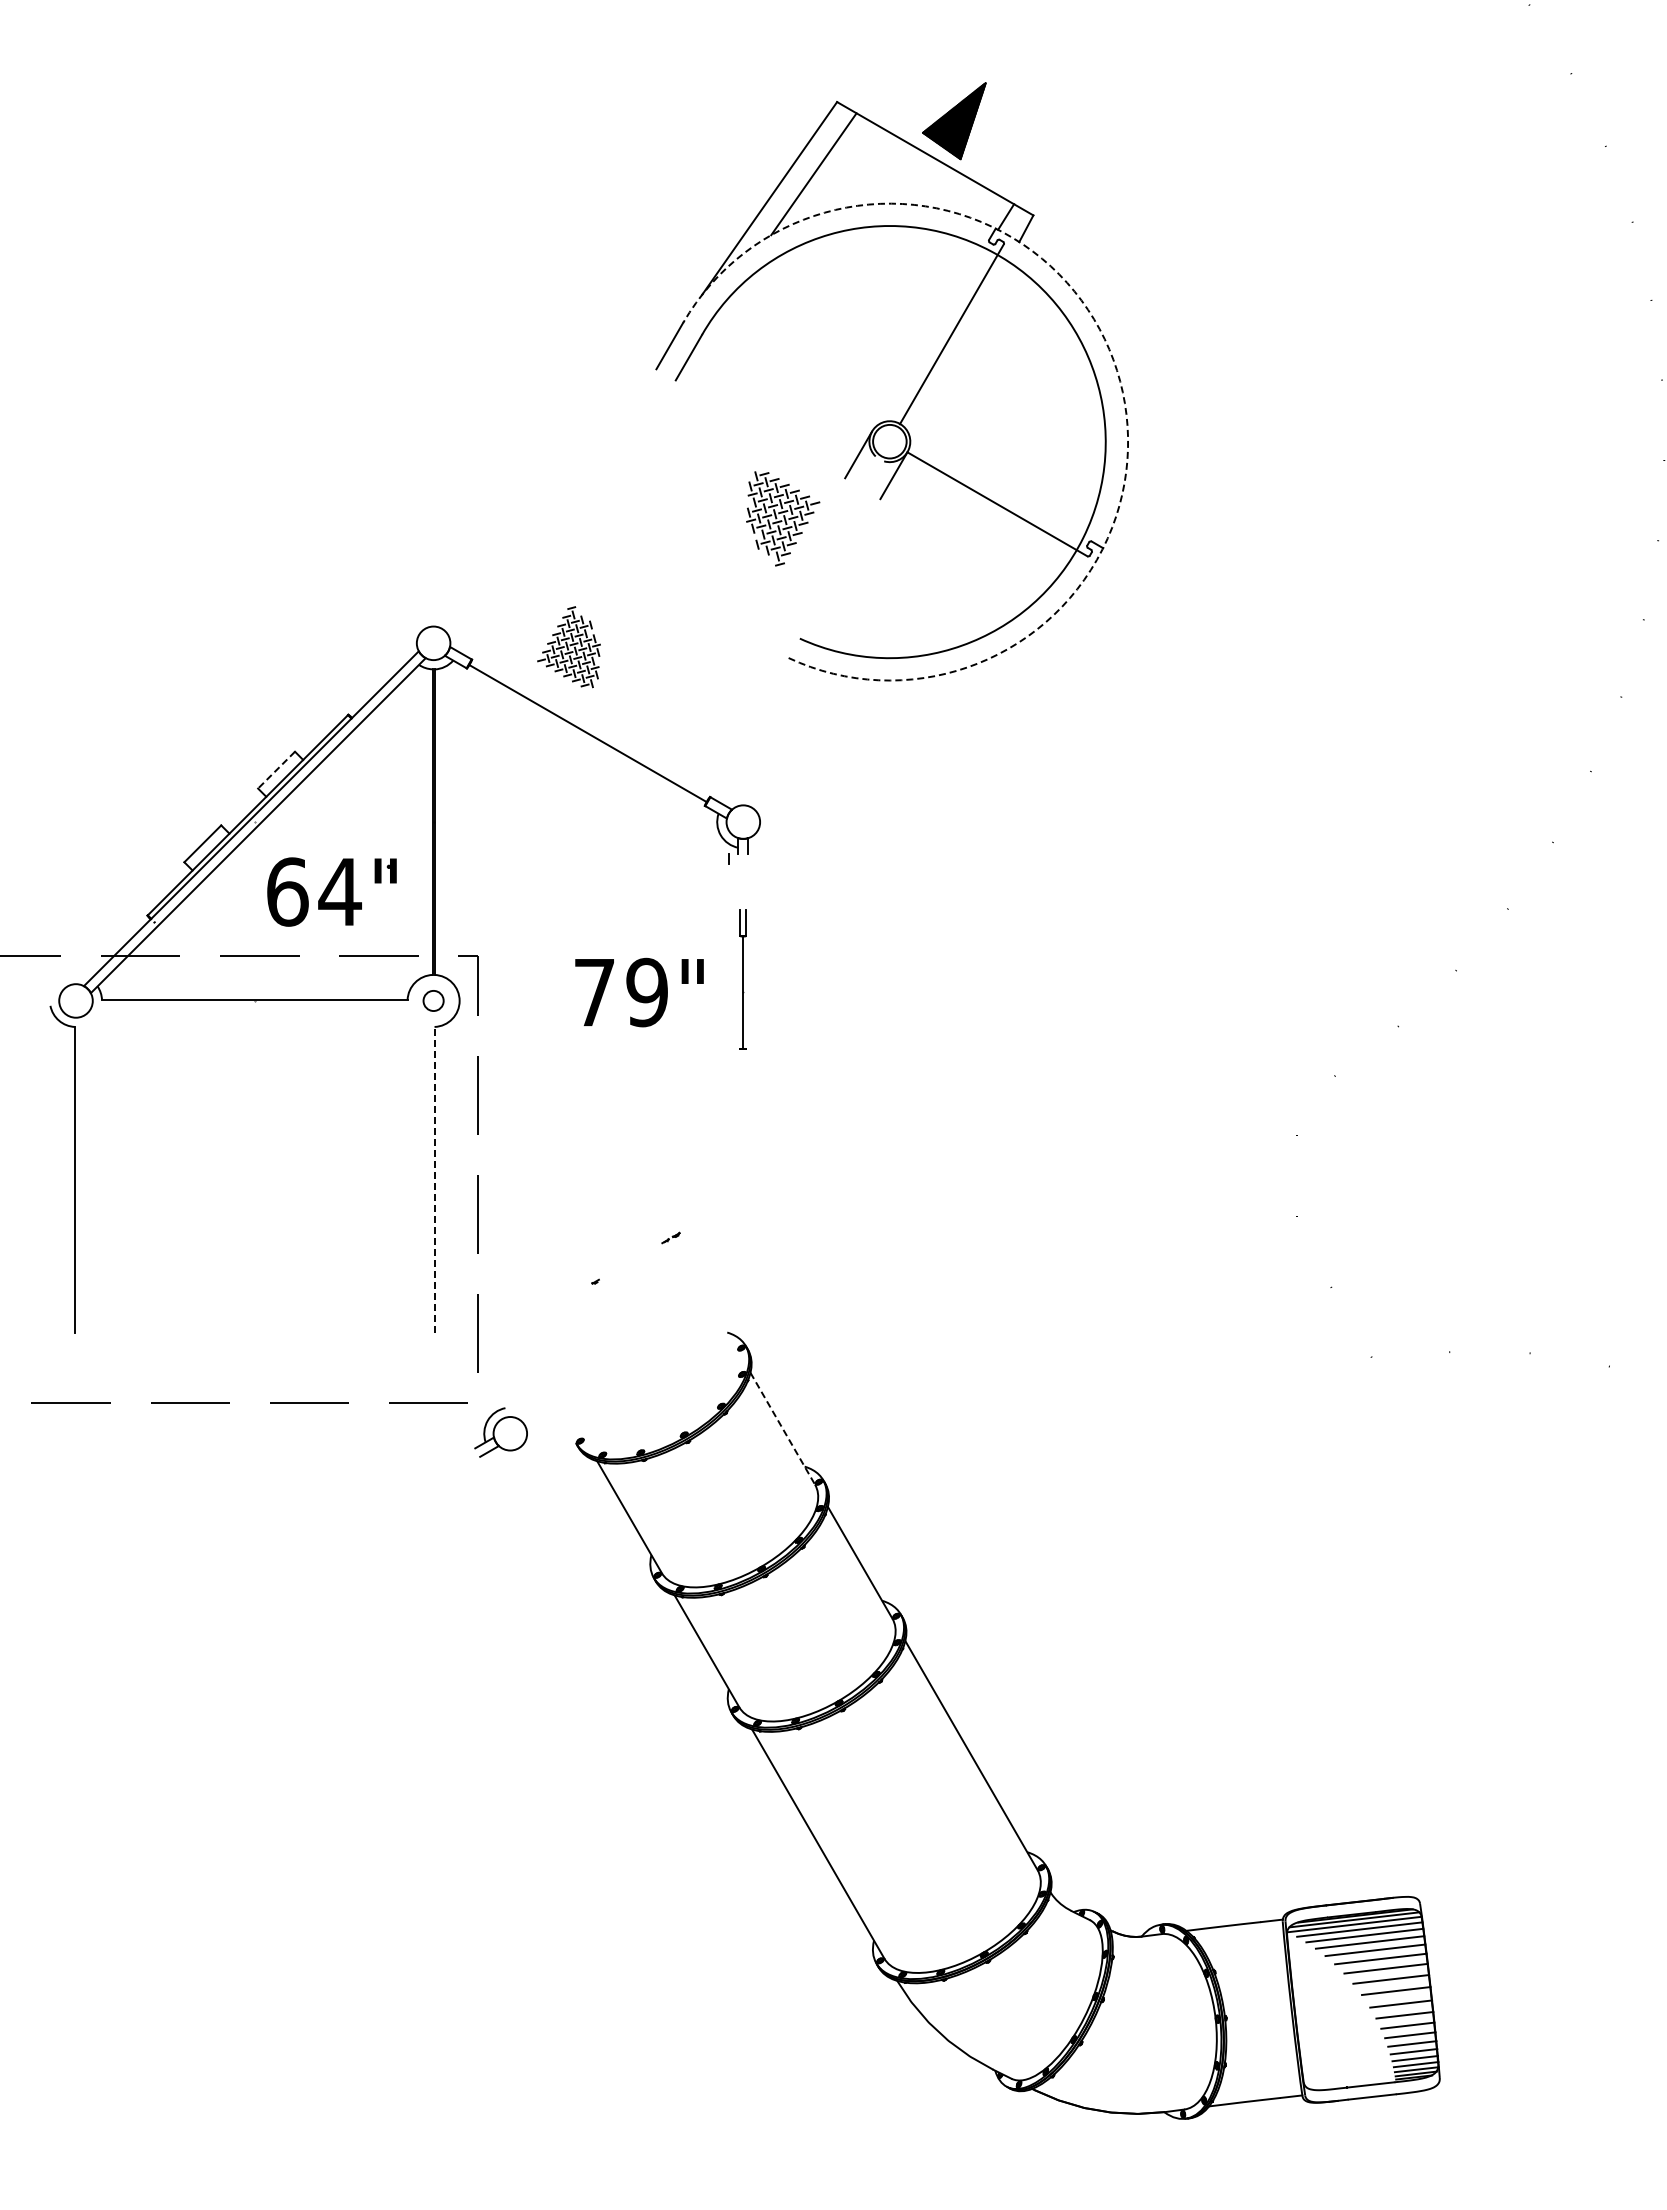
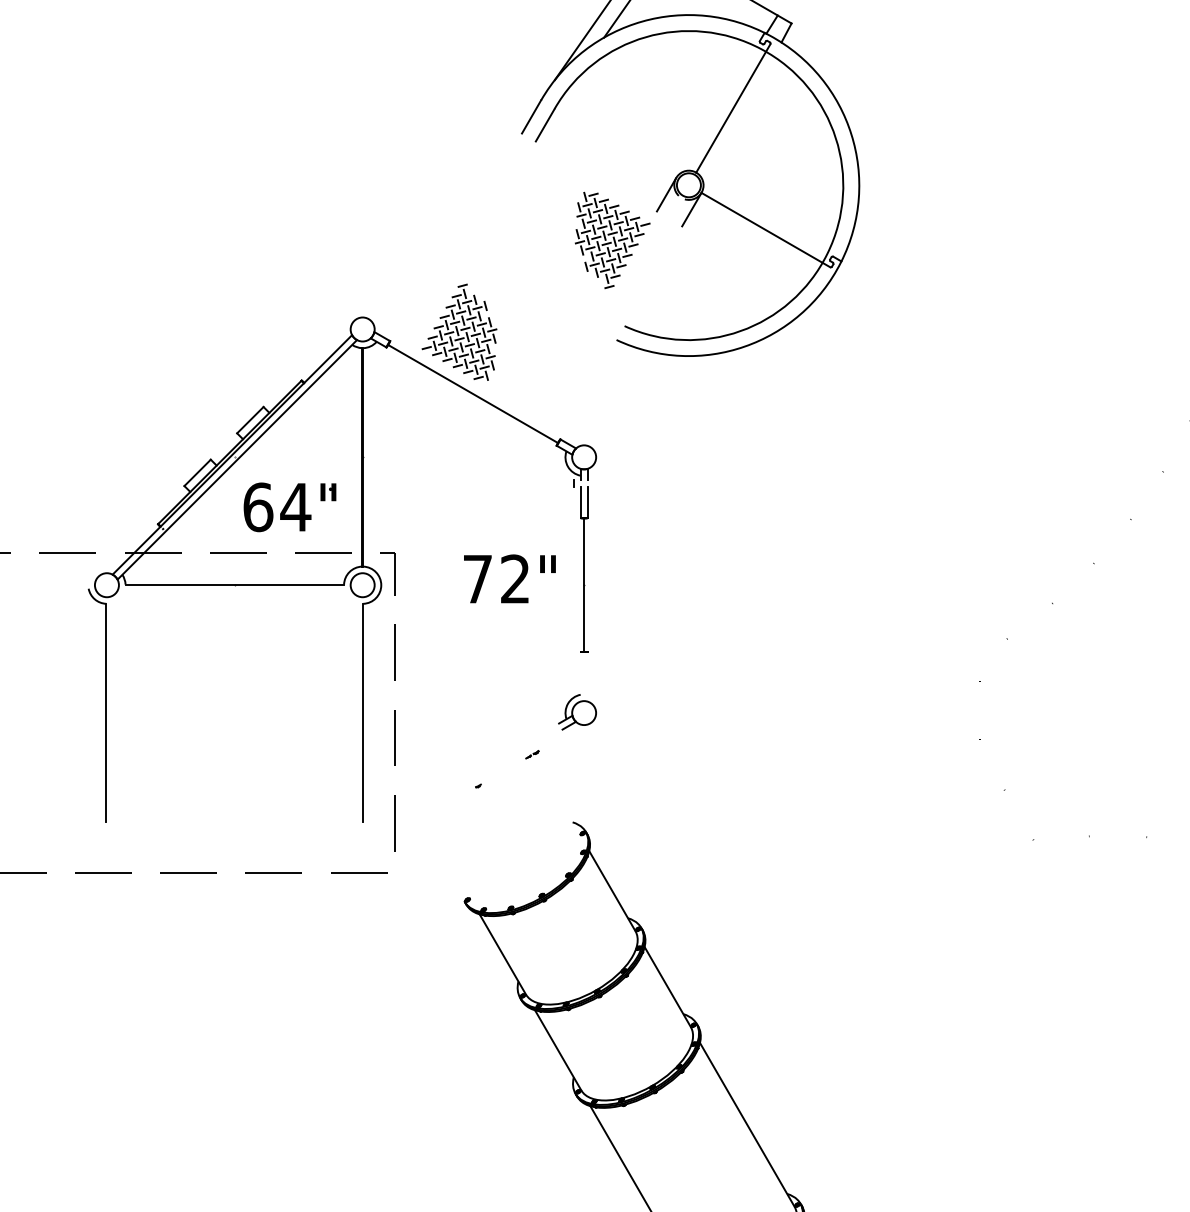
arc: (1117, 370) -> (851, 134), dashed -> solid
part: (782, 518) -> (612, 240), size x1.43
part: (568, 646) -> (459, 331), size x1.67
line: (276, 770) -> (250, 420), dashed -> solid
part: (742, 979) -> (583, 569), size x1.67
text: (646, 992) -> (514, 579), 79" -> 72"
circle: (433, 1000) -> (362, 584), size x1.67
line: (434, 1179) -> (363, 712), dashed -> solid
line: (782, 1428) -> (612, 890), dashed -> solid
part: (500, 1432) -> (577, 712), moved

